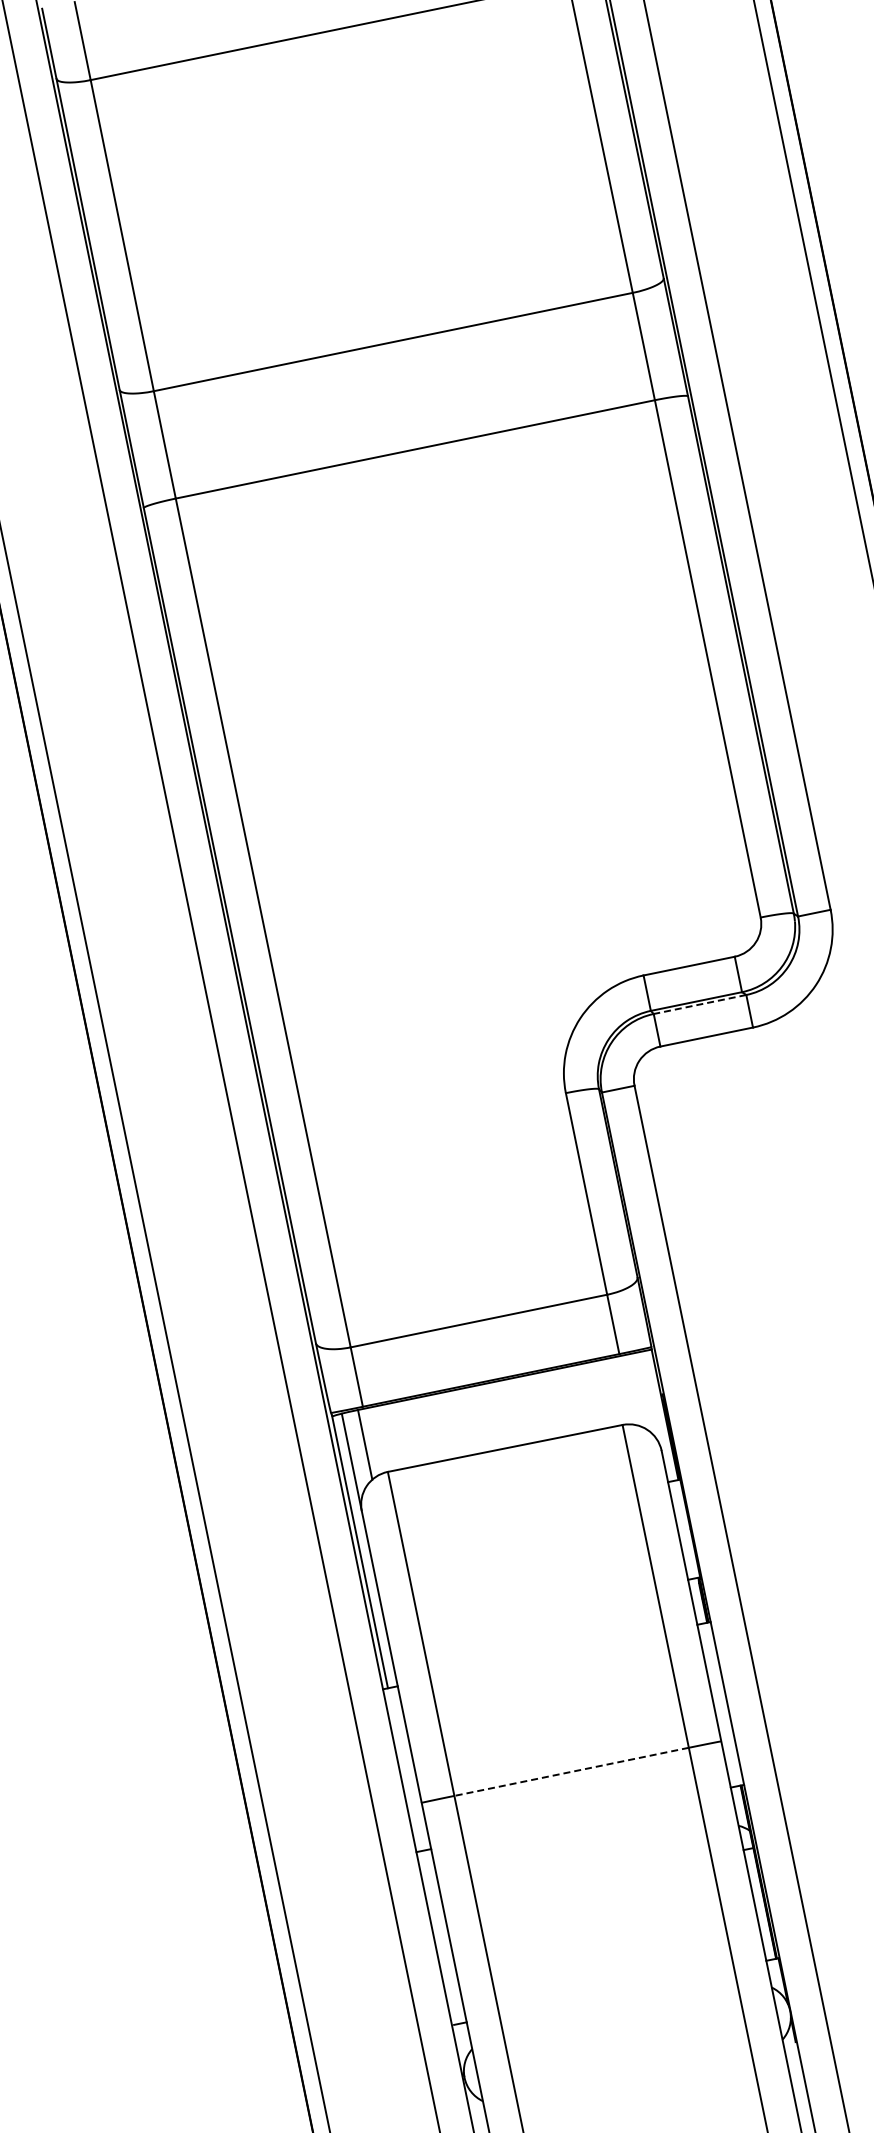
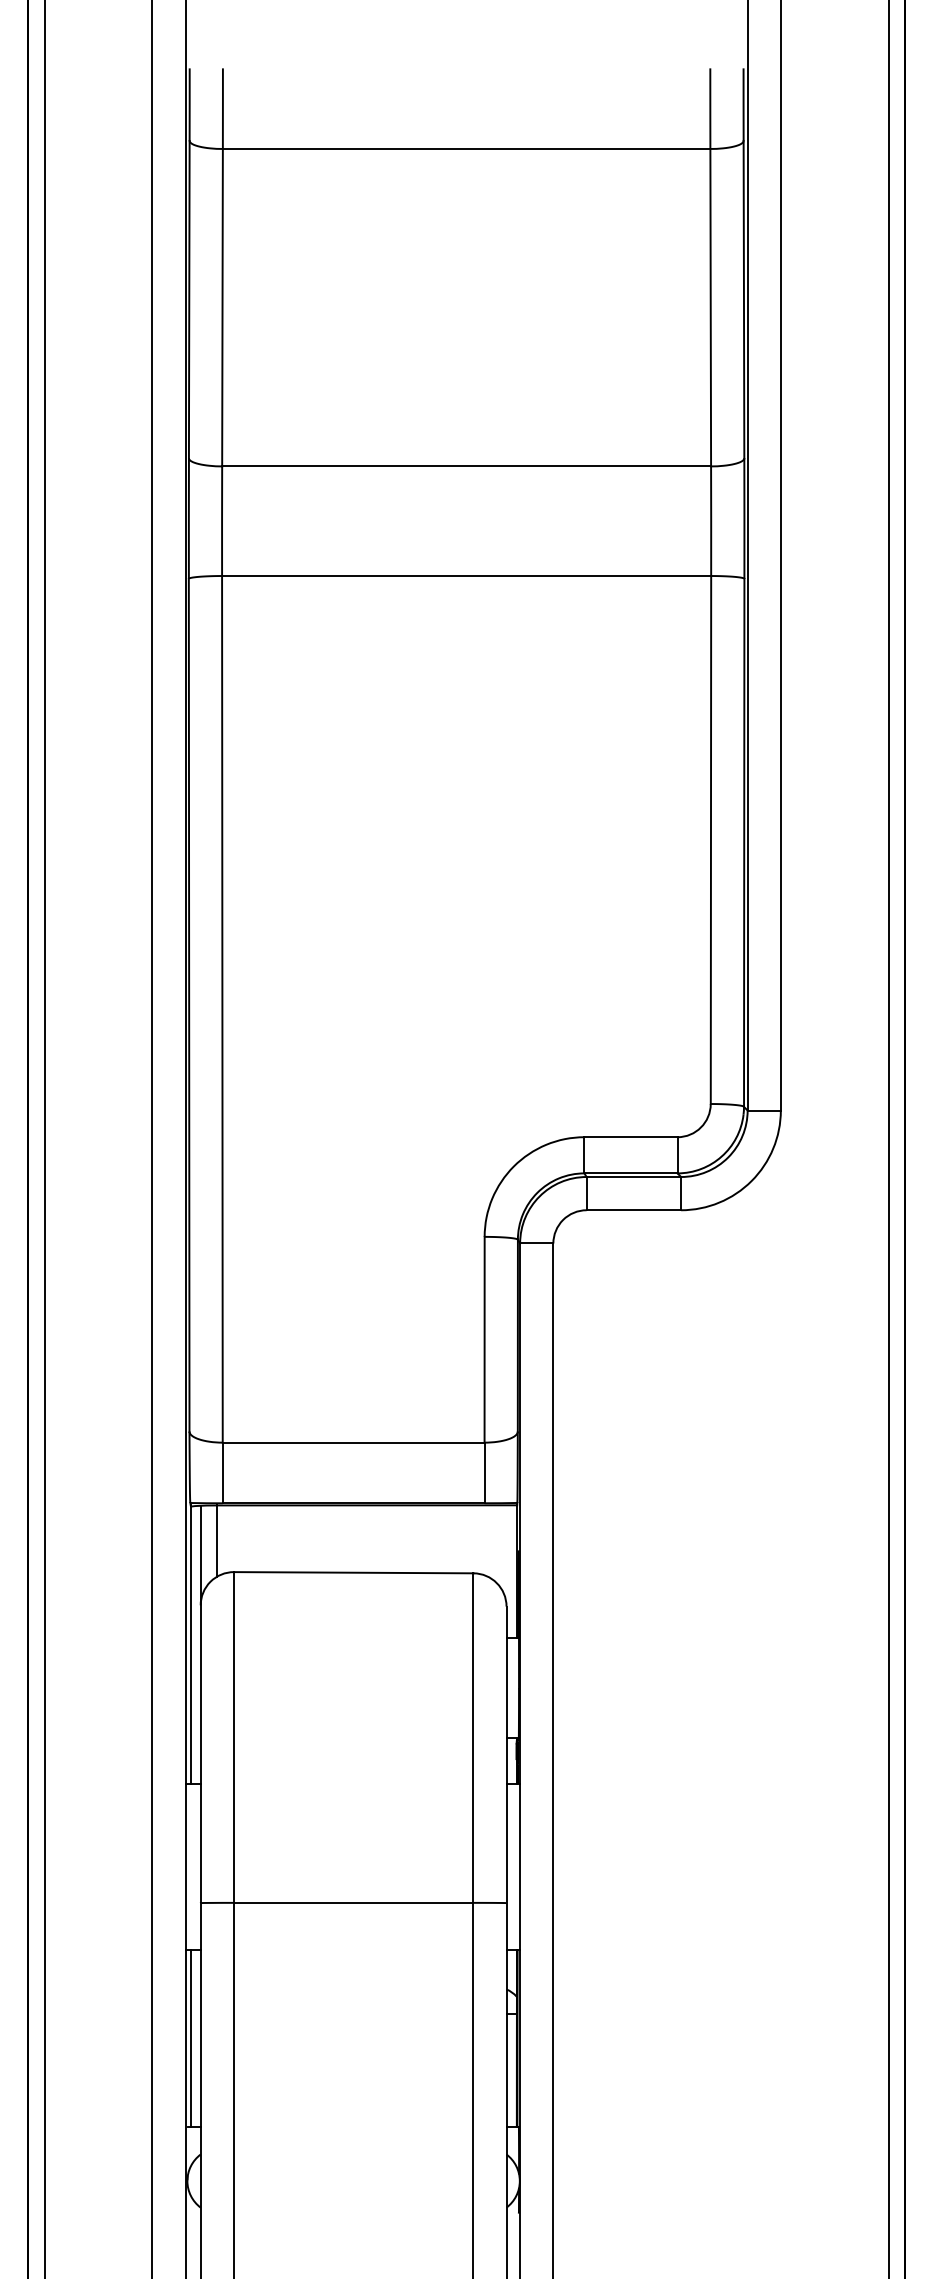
line: (699, 1005) -> (633, 1177), dashed -> solid
line: (571, 1771) -> (353, 1902), dashed -> solid
line: (438, 1937) -> (190, 2038), added

